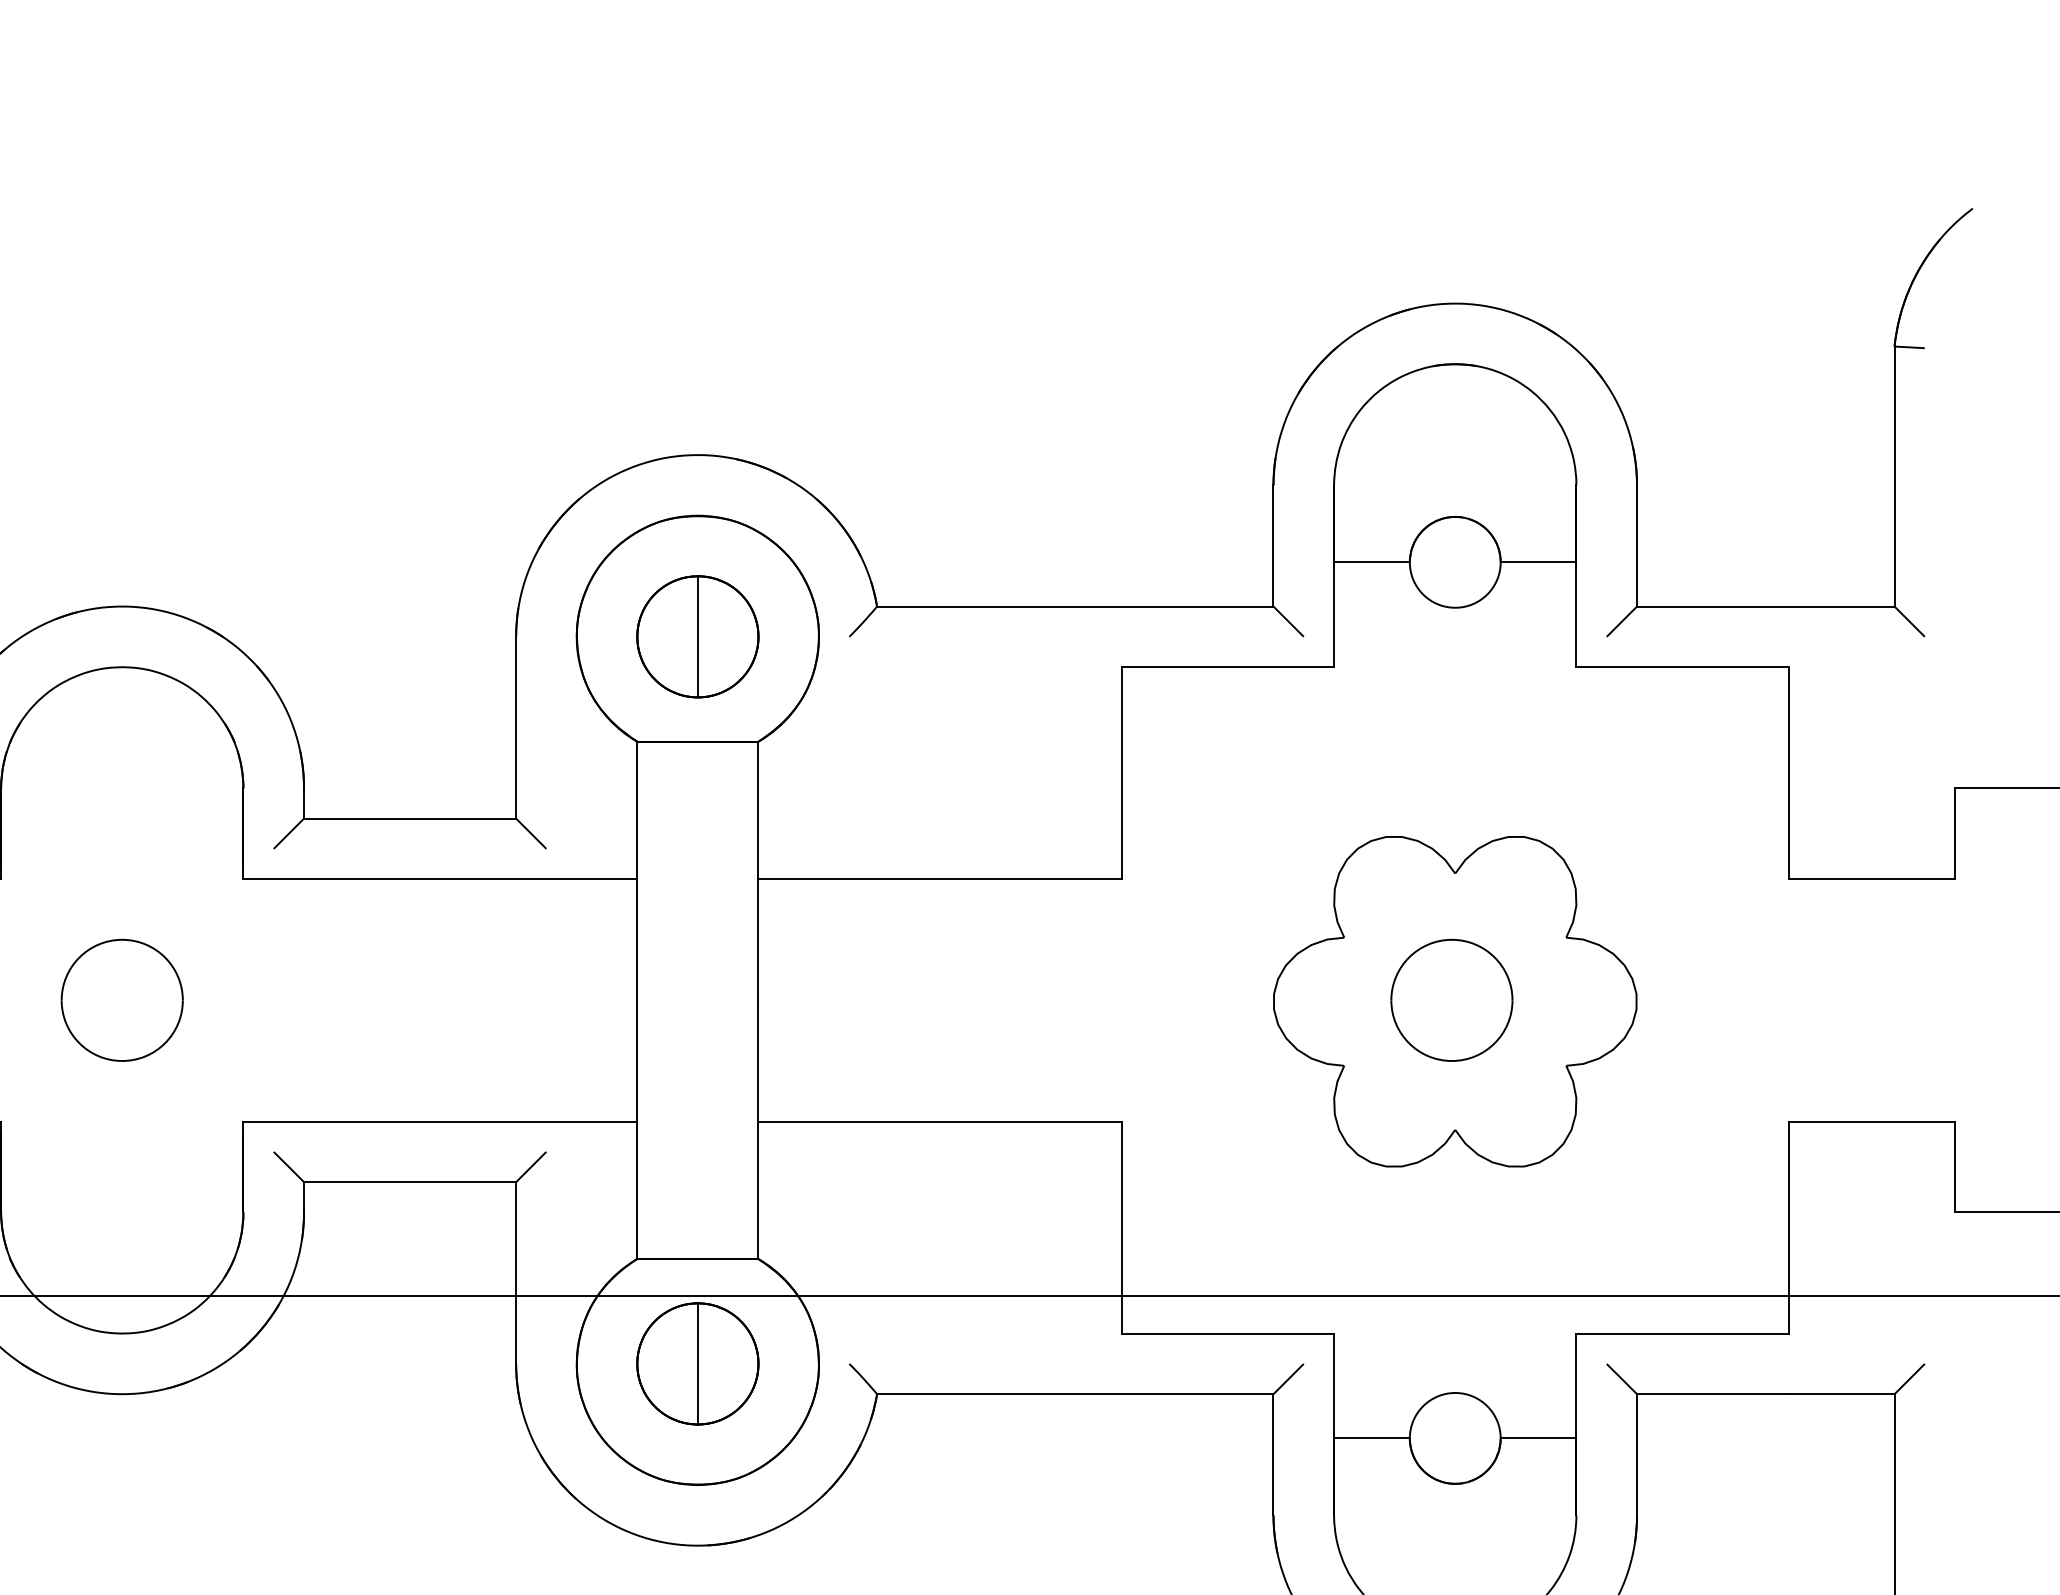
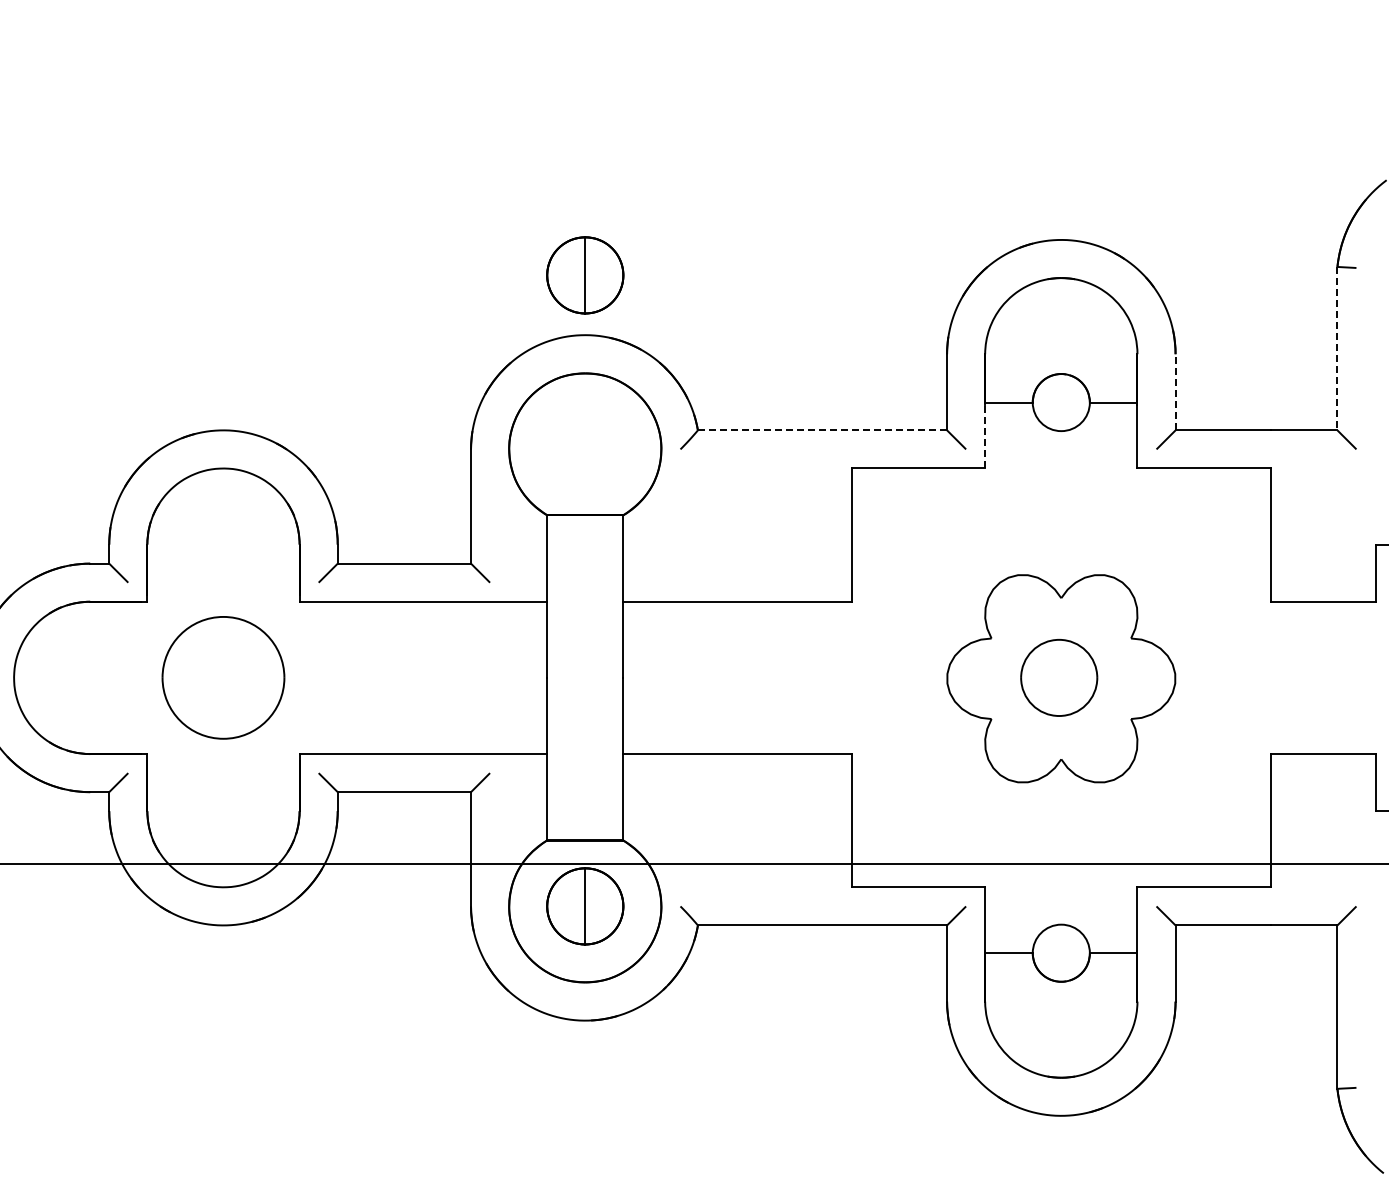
line: (1894, 476) -> (1337, 348), solid -> dashed
line: (1636, 544) -> (1175, 391), solid -> dashed
line: (1075, 606) -> (822, 430), solid -> dashed
line: (1334, 614) -> (985, 435), solid -> dashed
part: (698, 636) -> (585, 275), moved
part: (122, 999) -> (223, 677), size x1.6

